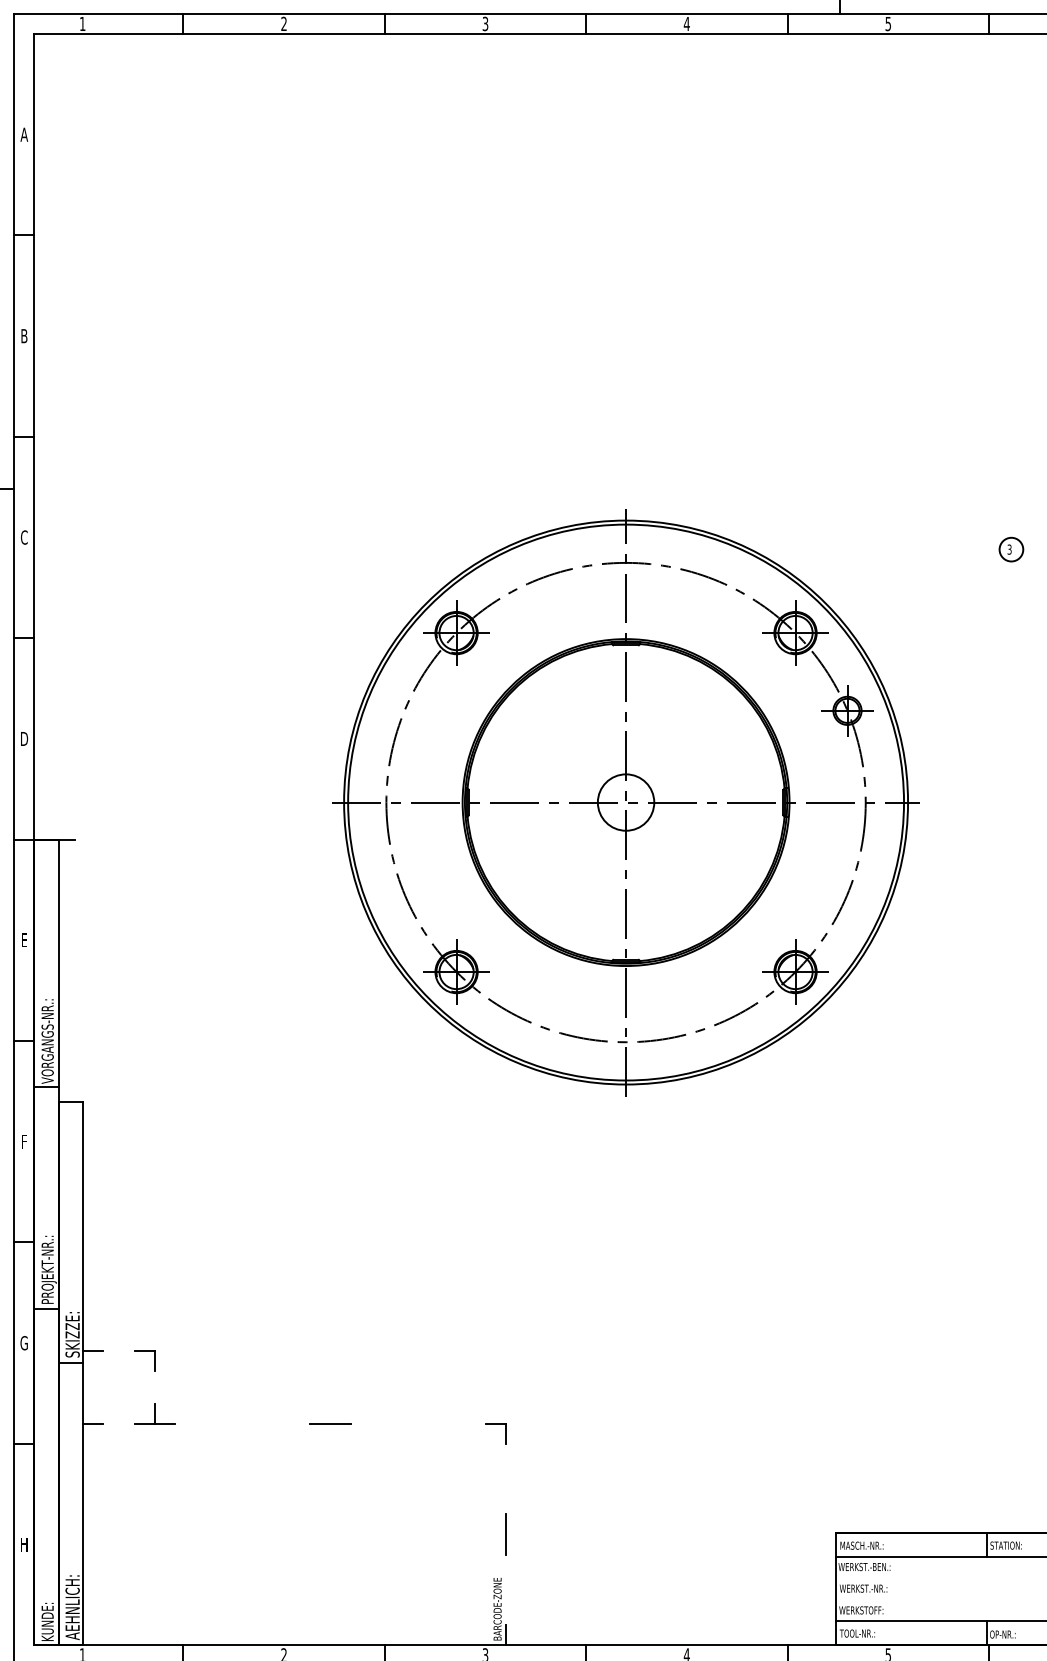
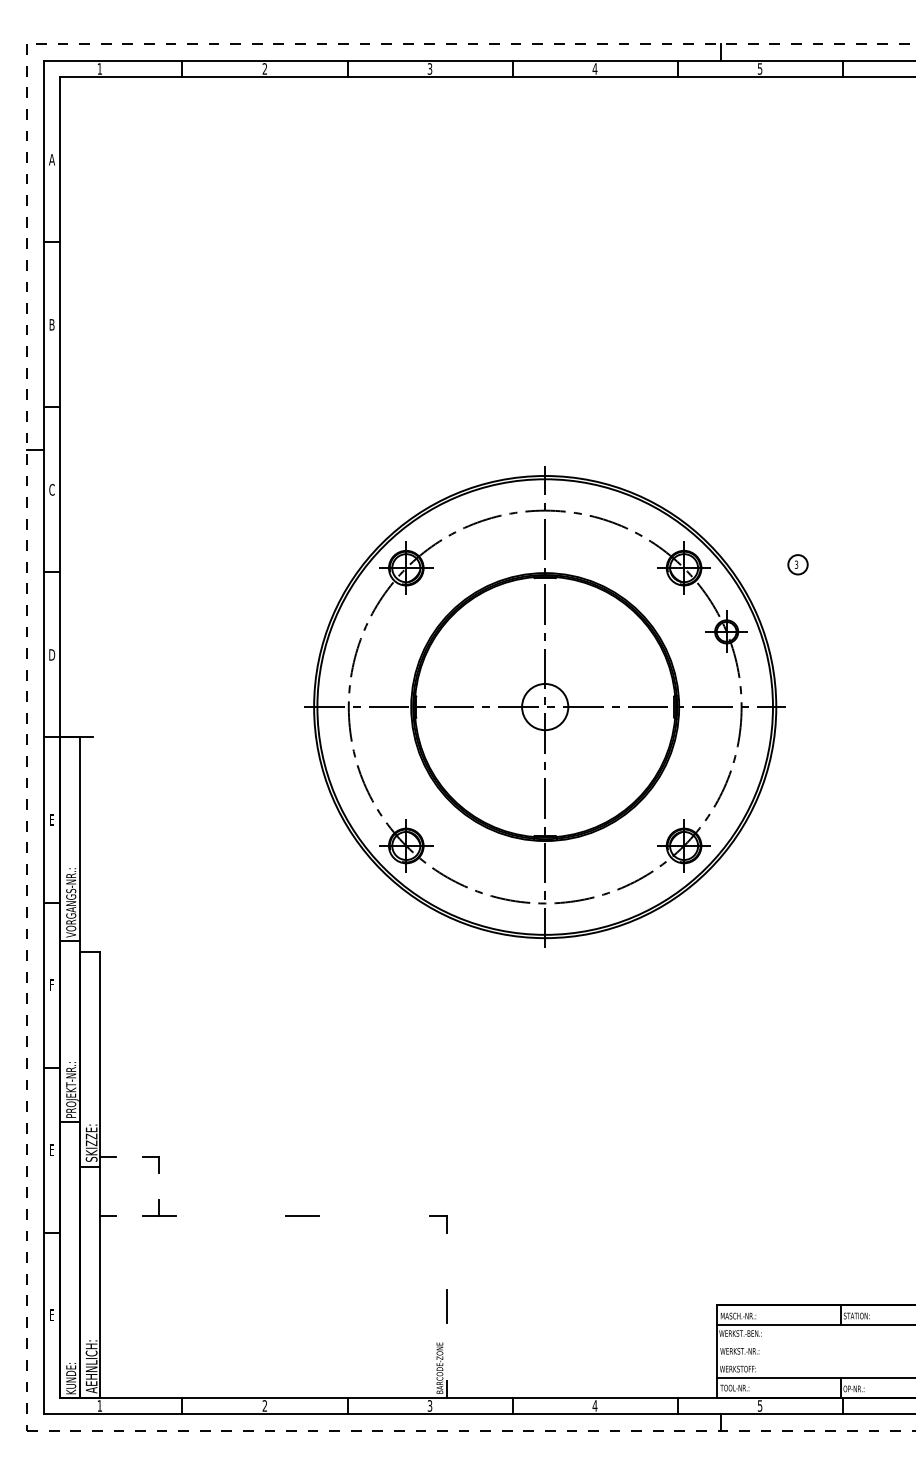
part: (1010, 549) -> (797, 564), moved
text: (23, 1343) -> (51, 1150), G -> E
text: (23, 1543) -> (51, 1314), H -> E

